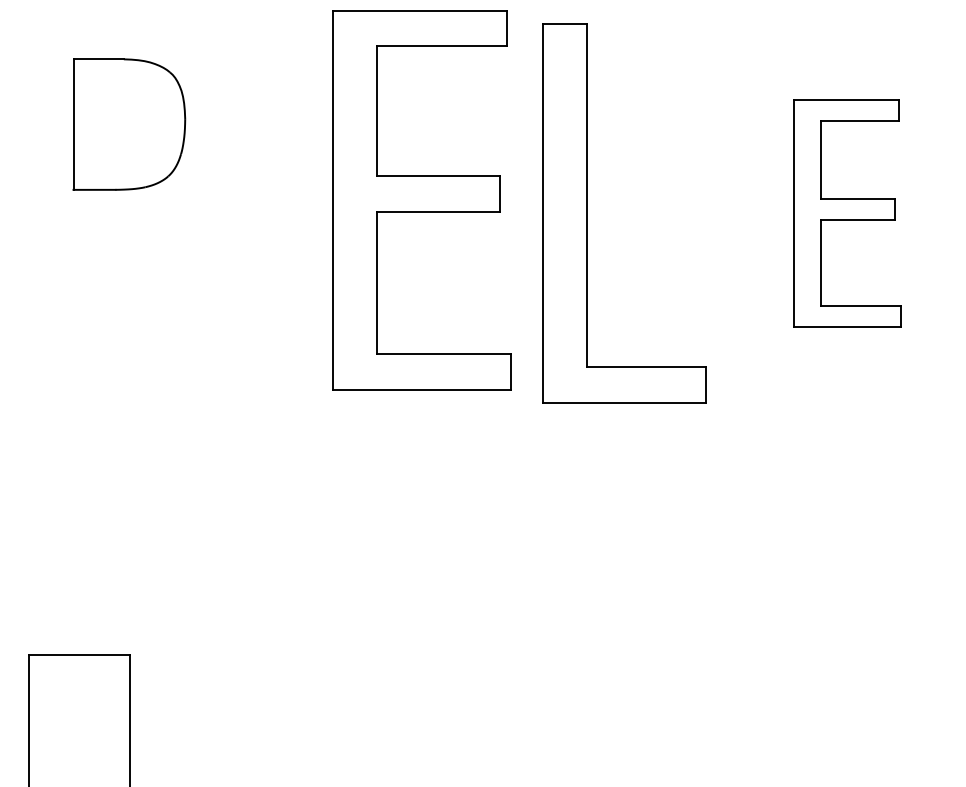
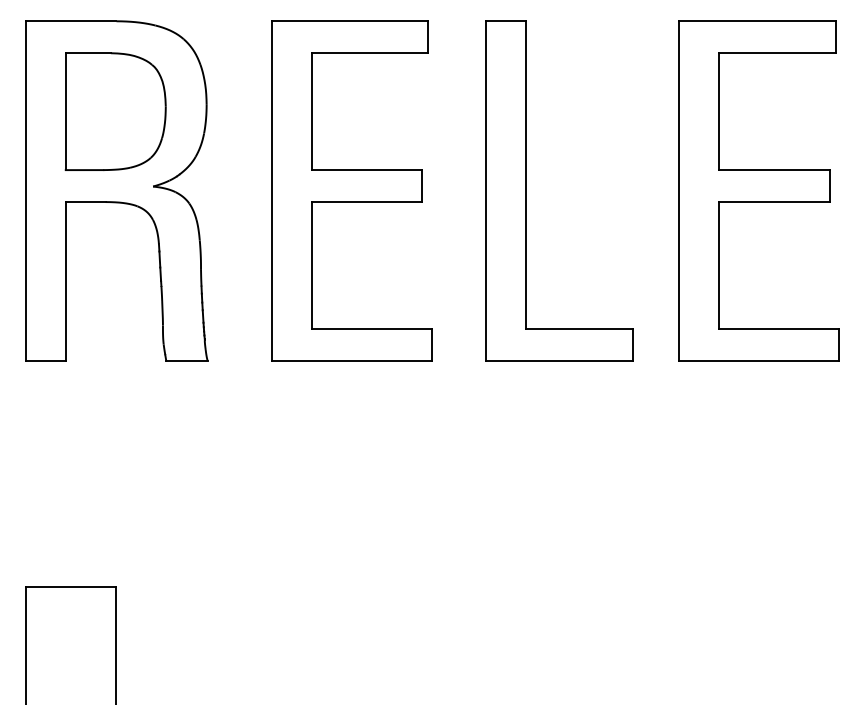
part: (421, 200) -> (351, 191), moved
part: (130, 212) -> (116, 190), added
part: (847, 213) -> (758, 191), size x1.67

